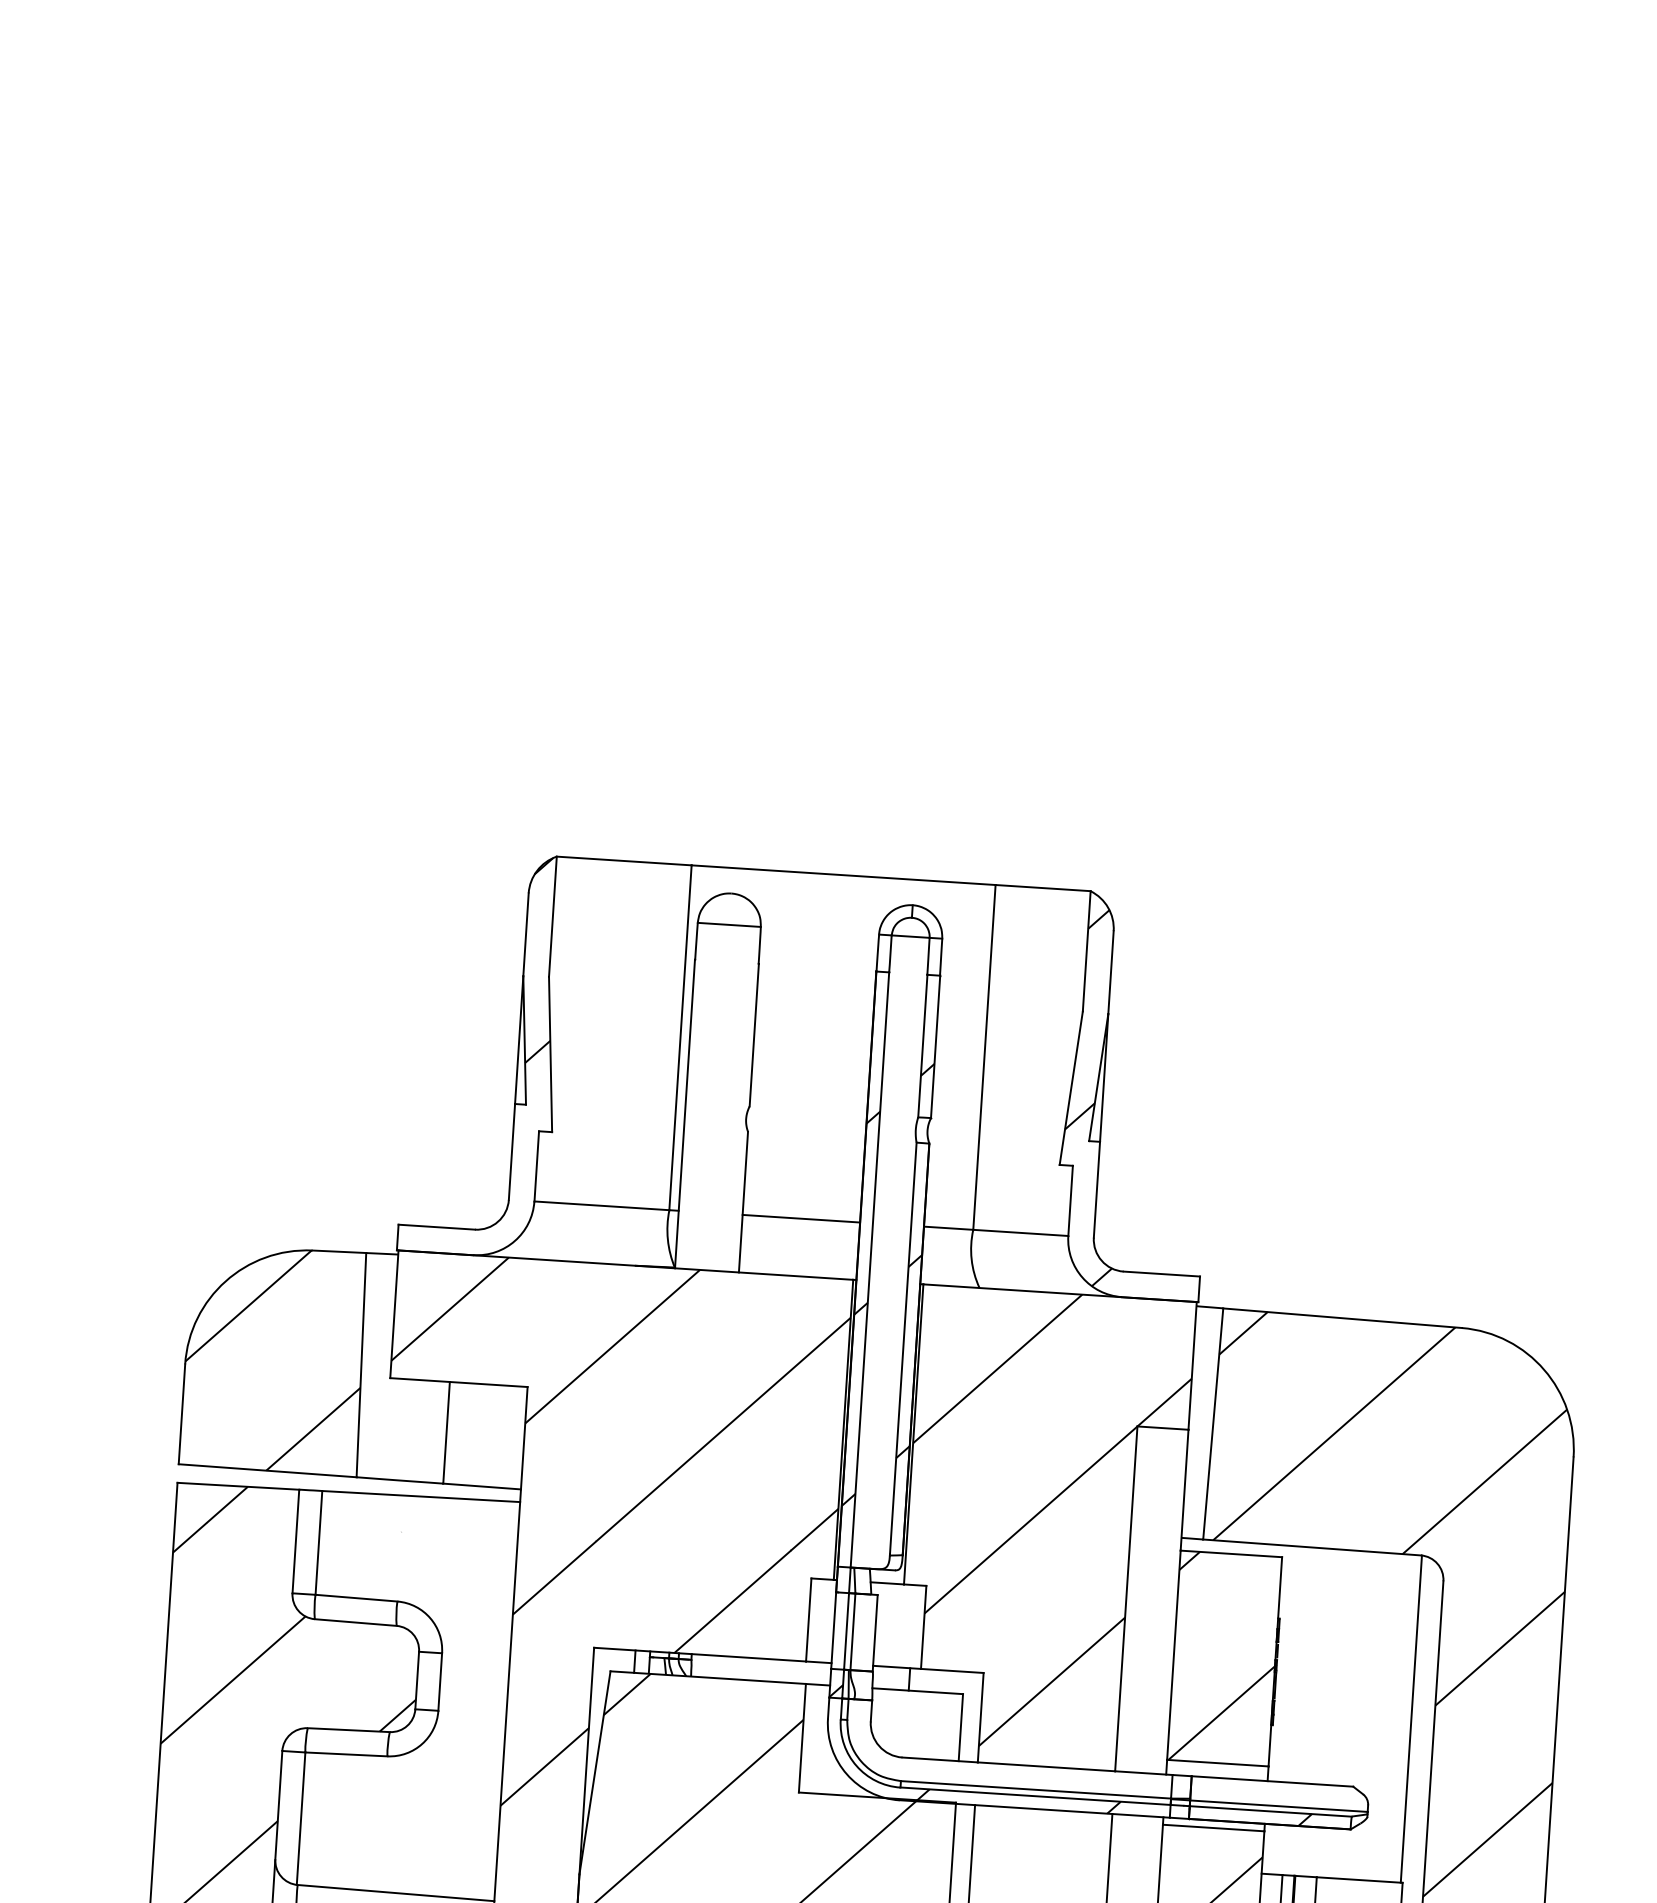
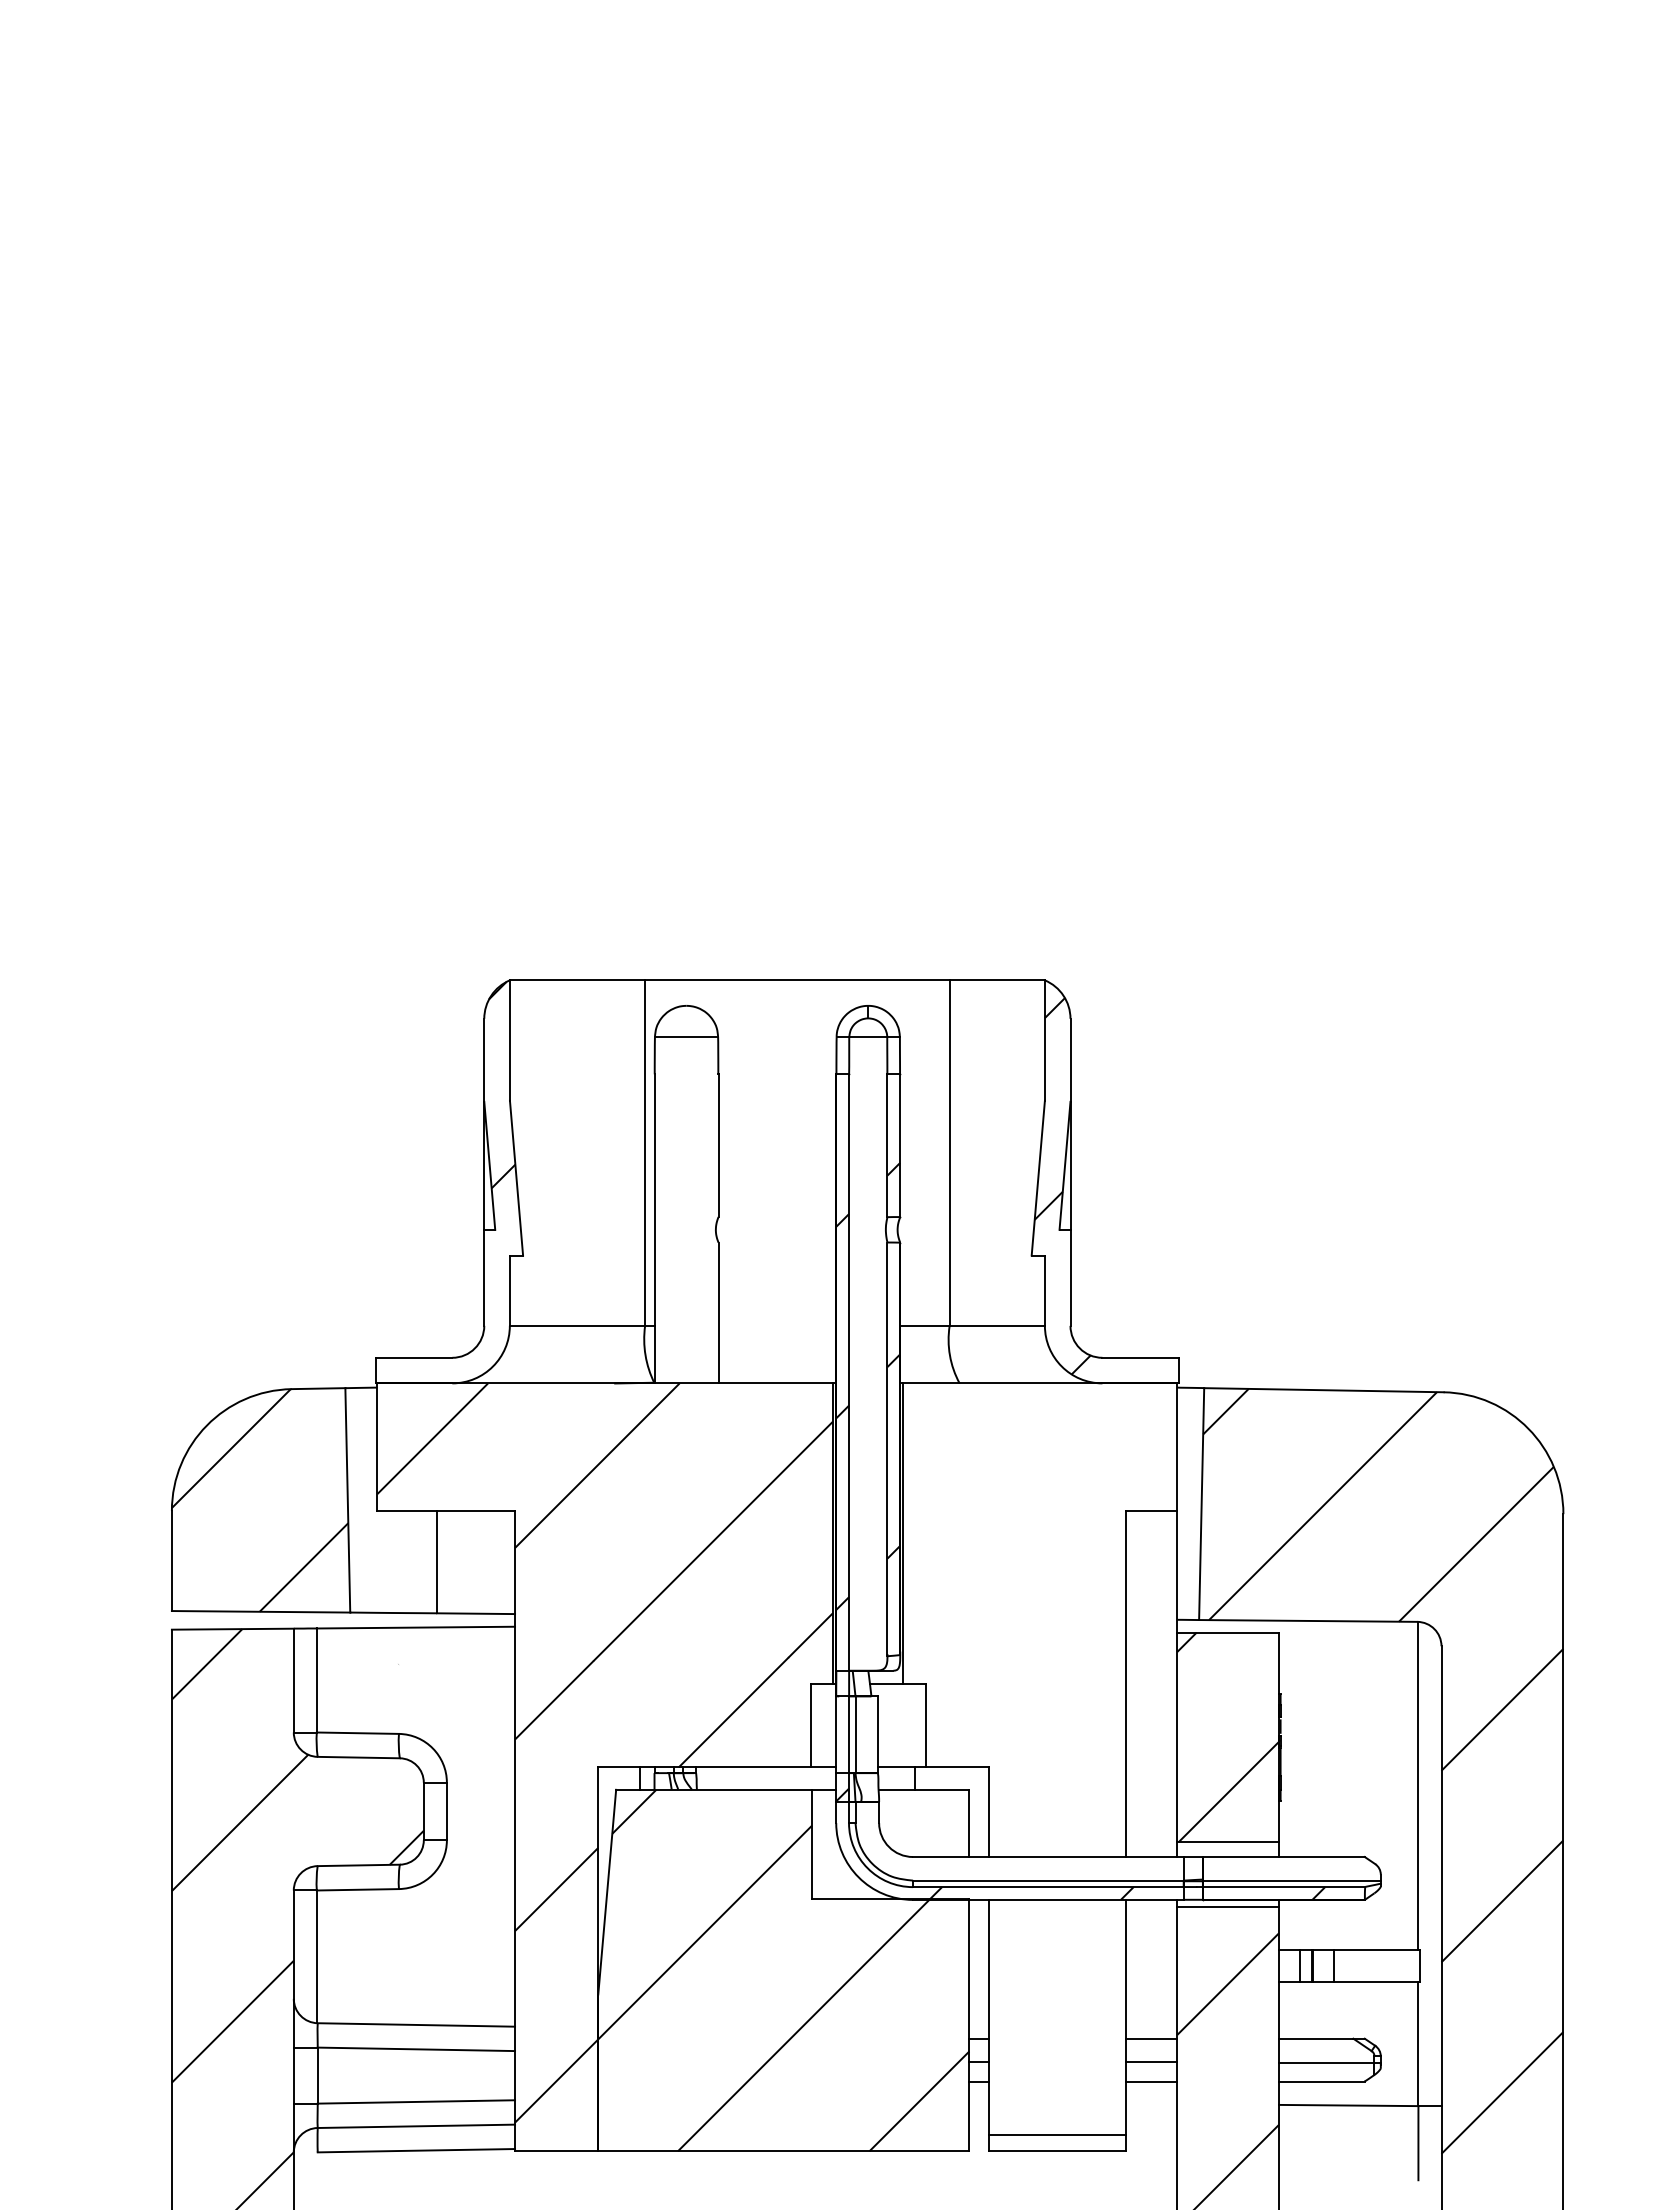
line: (801, 1218) -> (777, 1325), removed
hatch: (1045, 1520) -> (1040, 1611), removed

